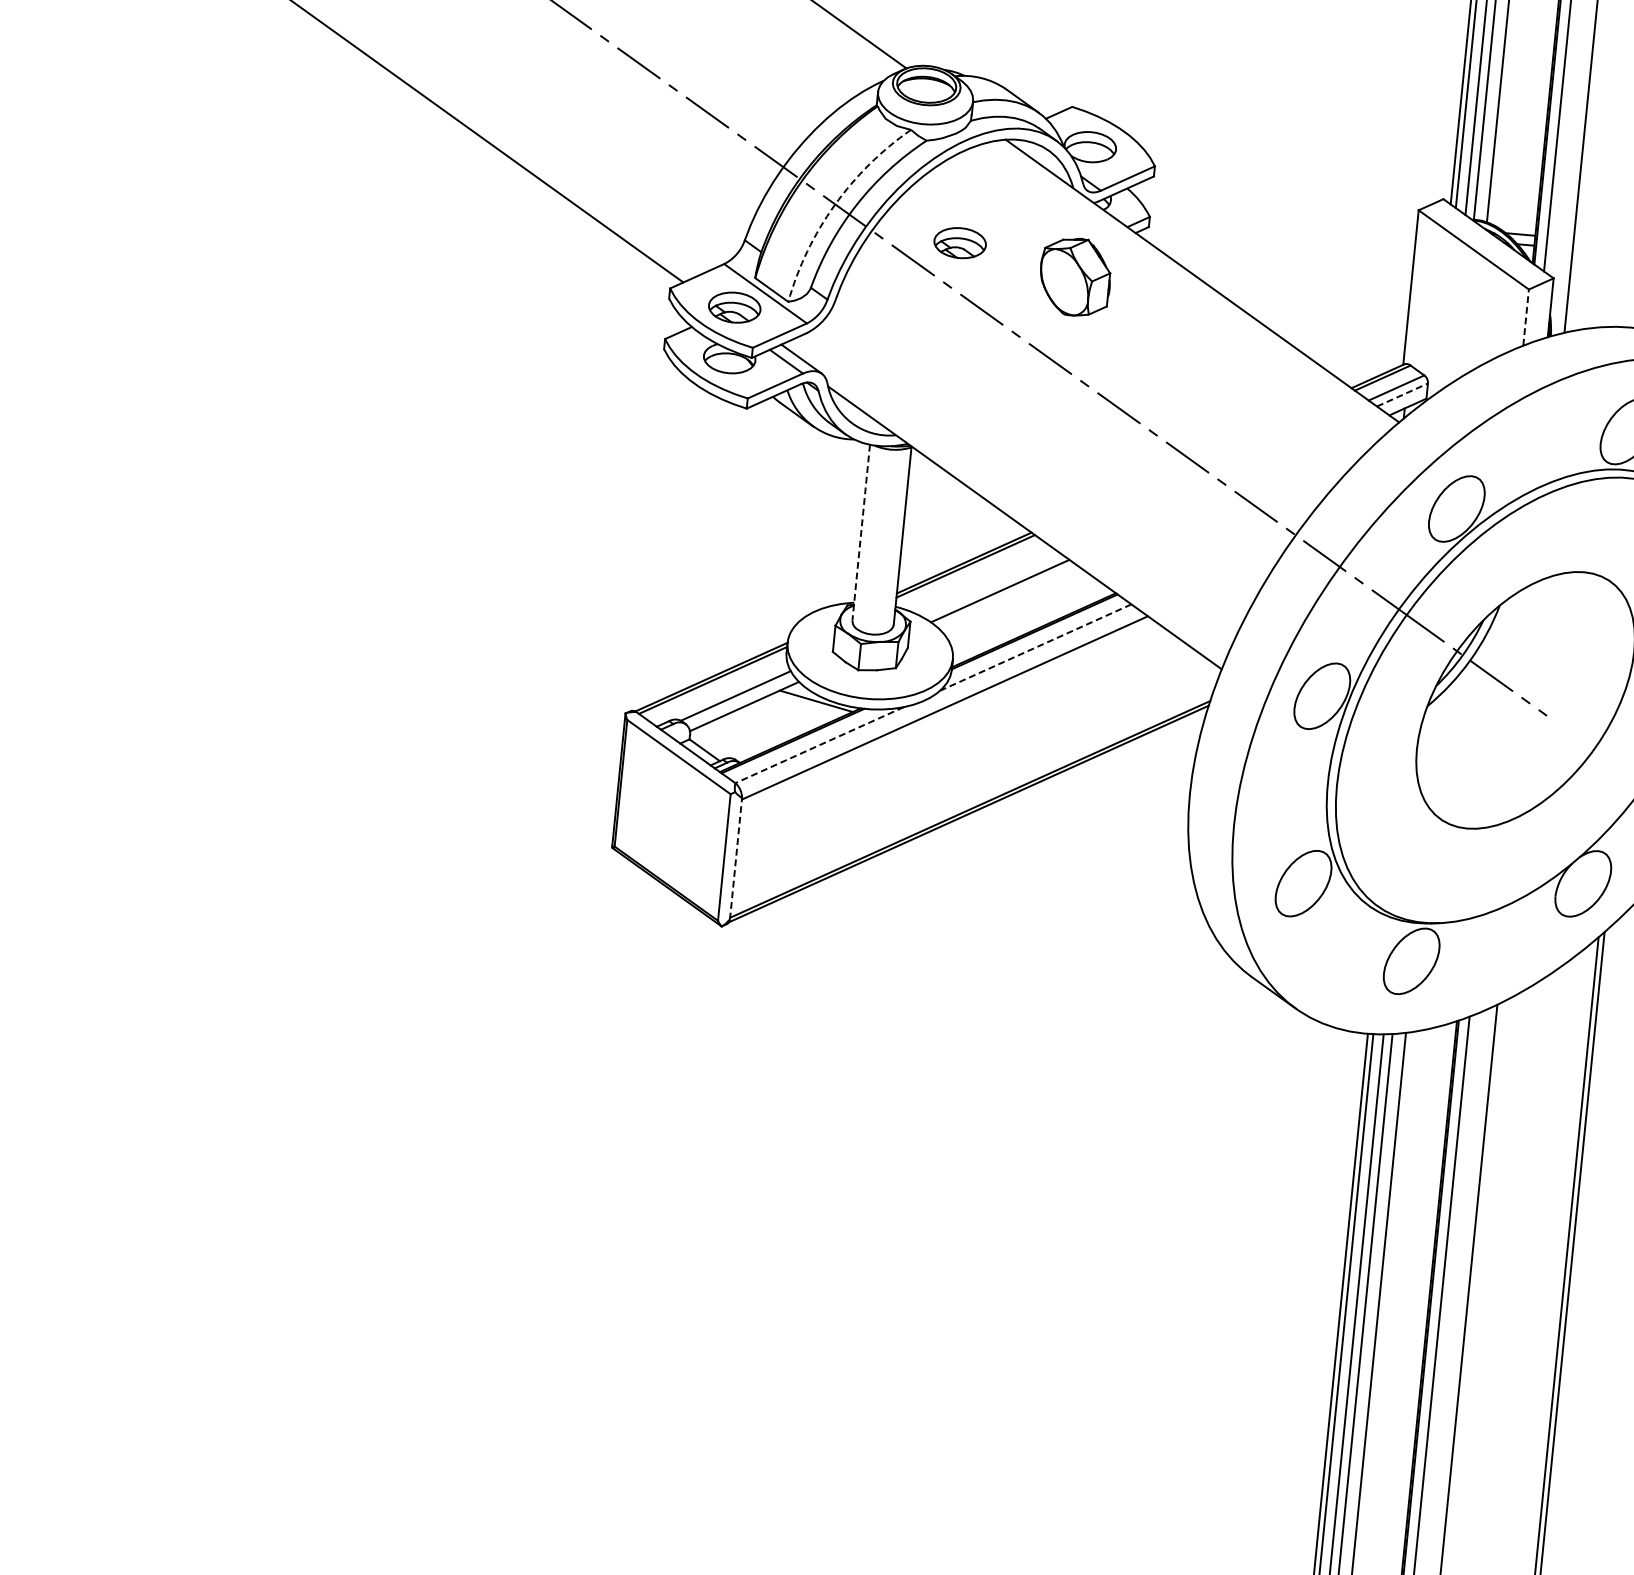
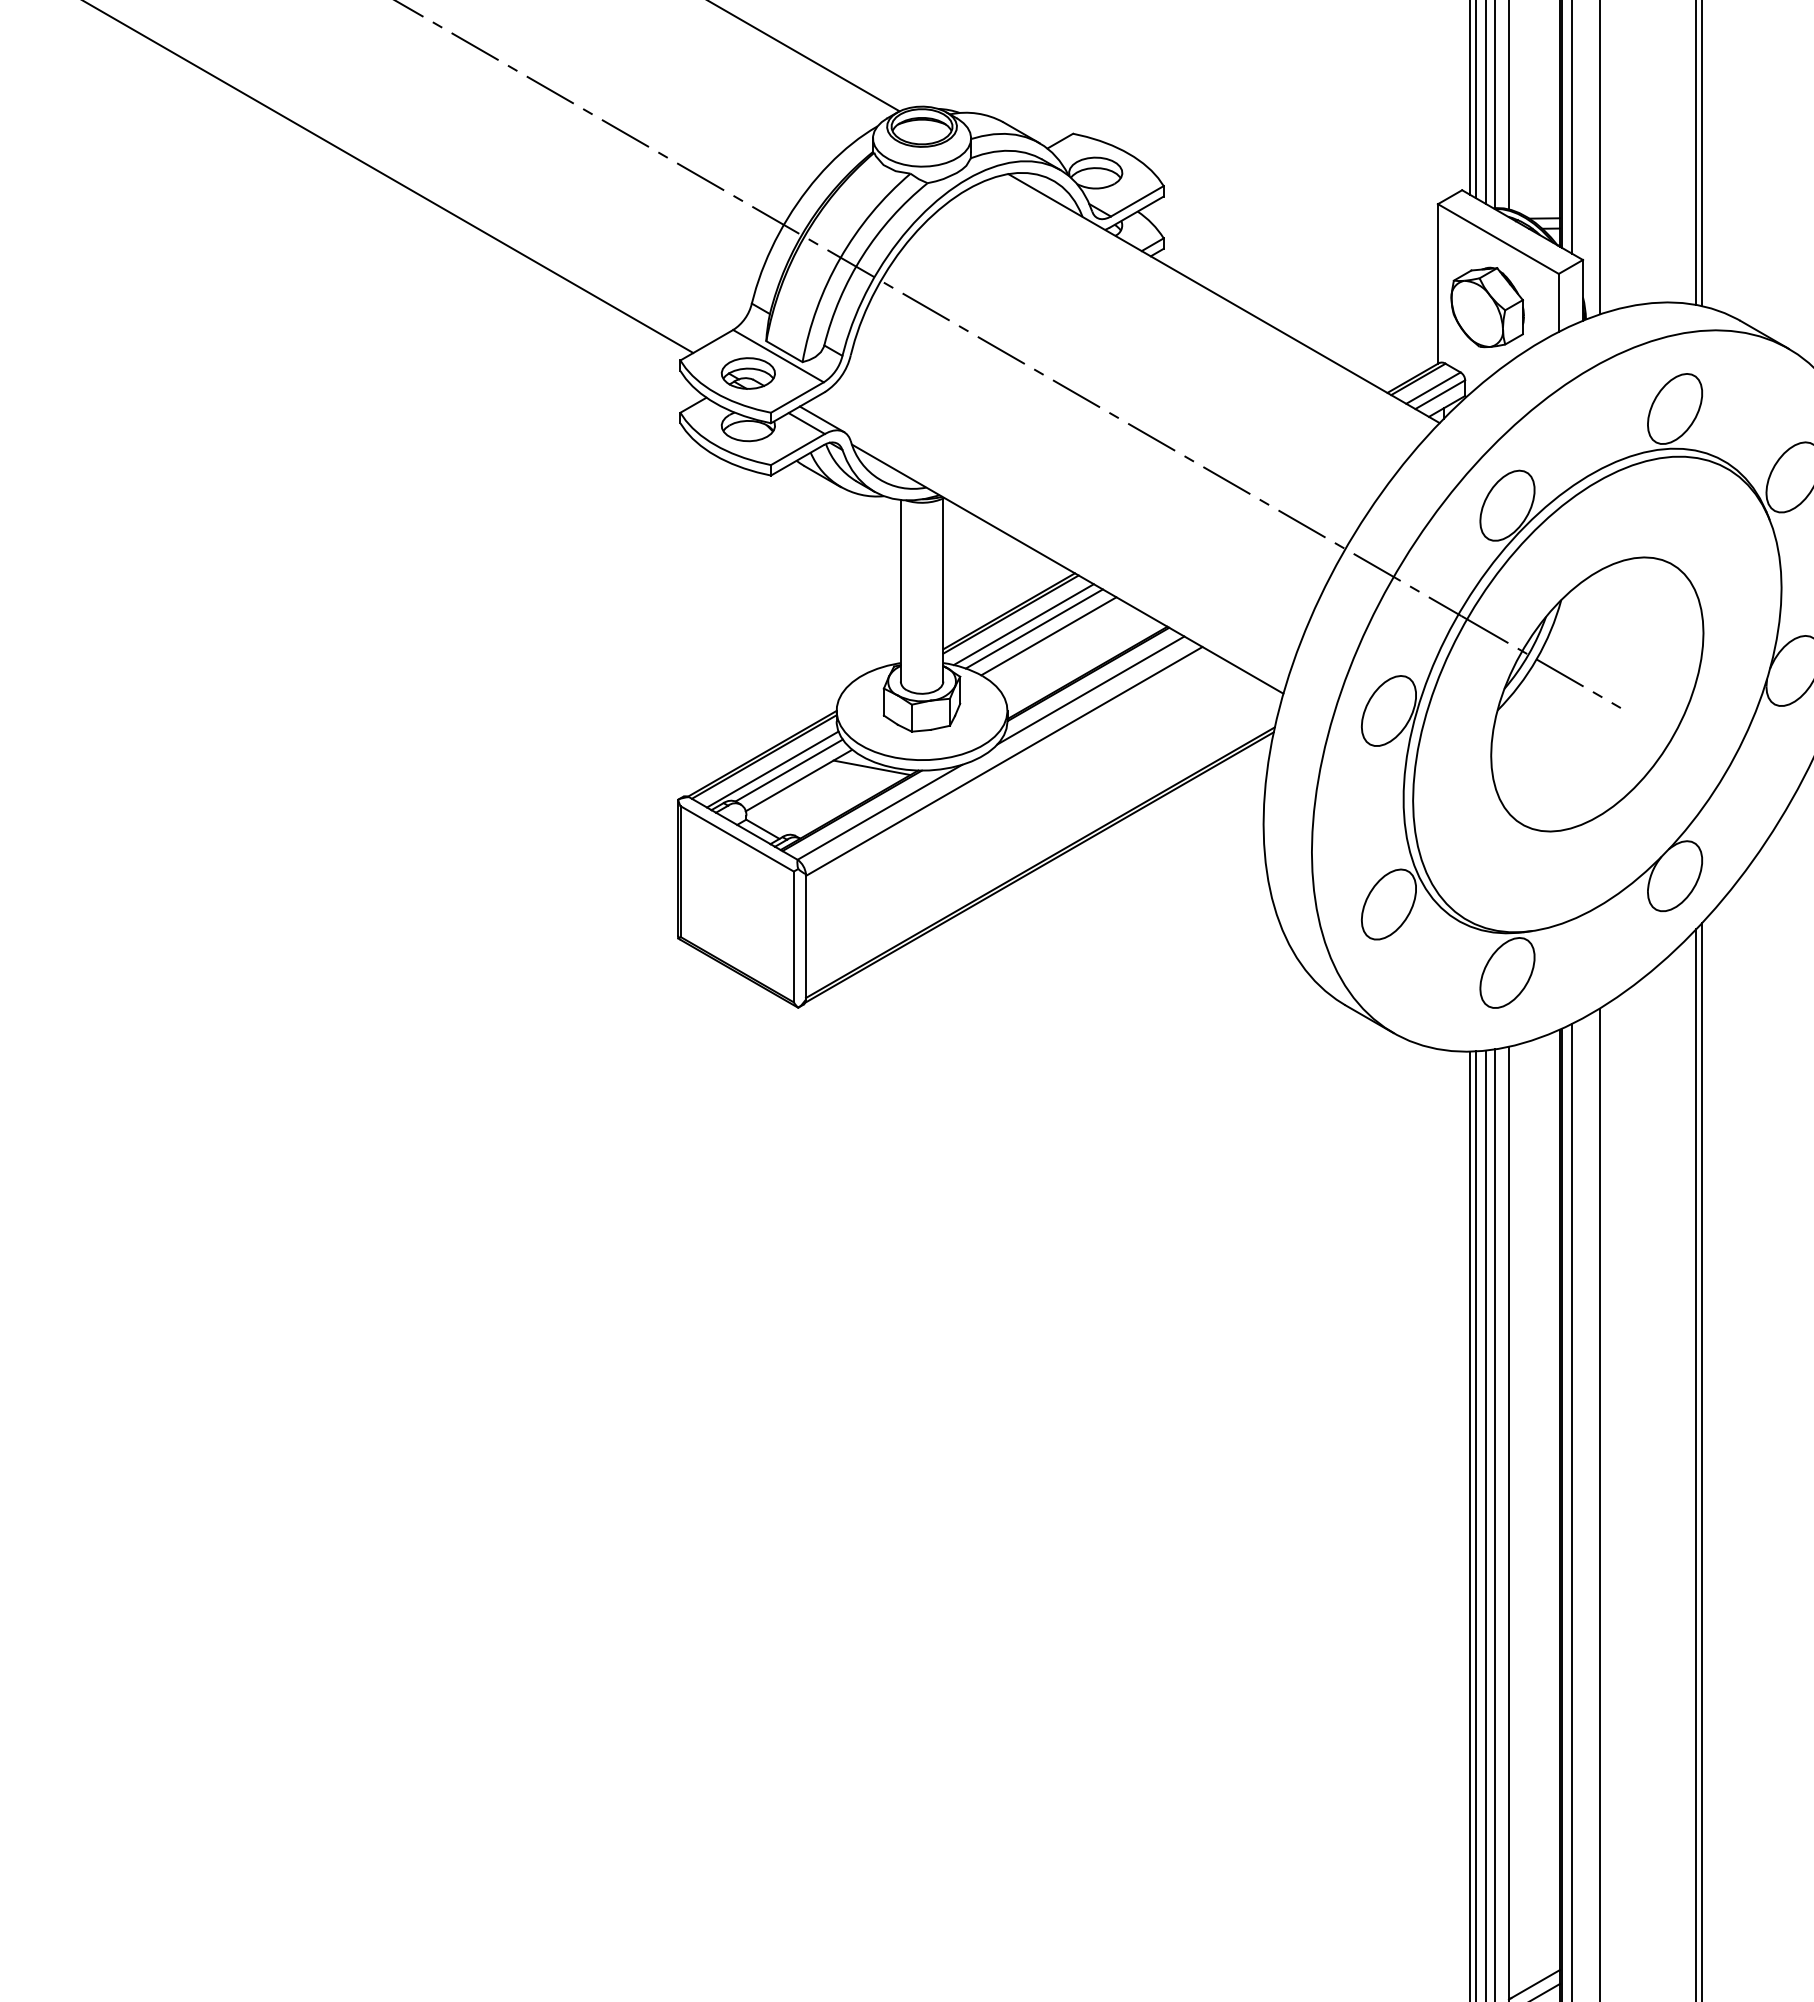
arc: (835, 205) -> (840, 258), dashed -> solid
part: (959, 243) -> (971, 284), removed
part: (1075, 277) -> (1487, 307), moved
line: (1525, 317) -> (1558, 302), dashed -> solid
line: (1402, 394) -> (1440, 394), dashed -> solid
line: (861, 532) -> (900, 590), dashed -> solid
line: (976, 577) -> (1023, 624), added
line: (986, 582) -> (1033, 628), added
line: (1035, 647) -> (1090, 690), dashed -> solid
line: (719, 693) -> (772, 769), added
line: (819, 745) -> (879, 812), dashed -> solid
line: (735, 858) -> (805, 936), dashed -> solid

